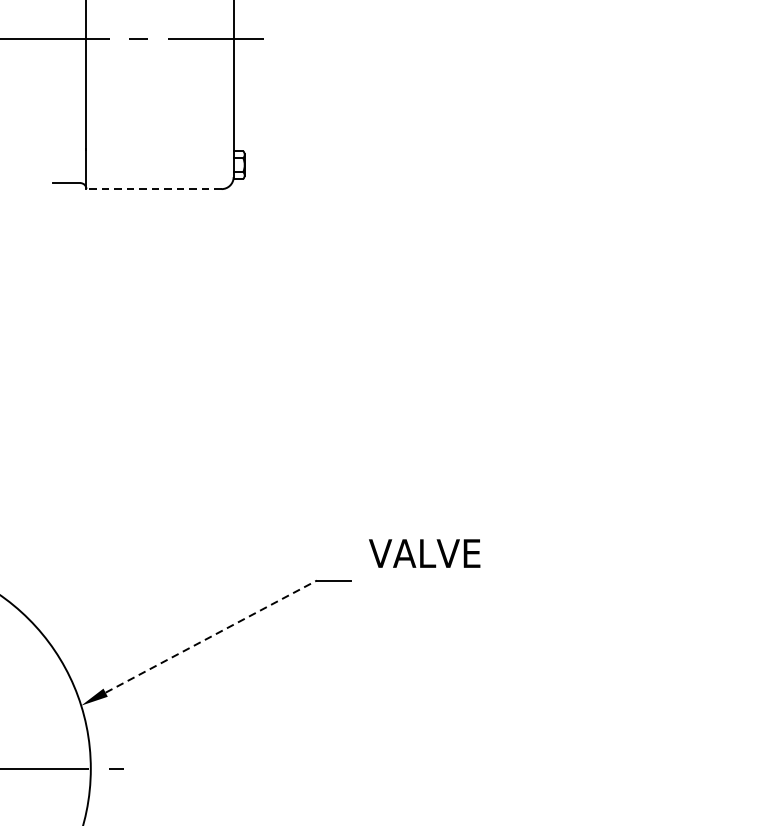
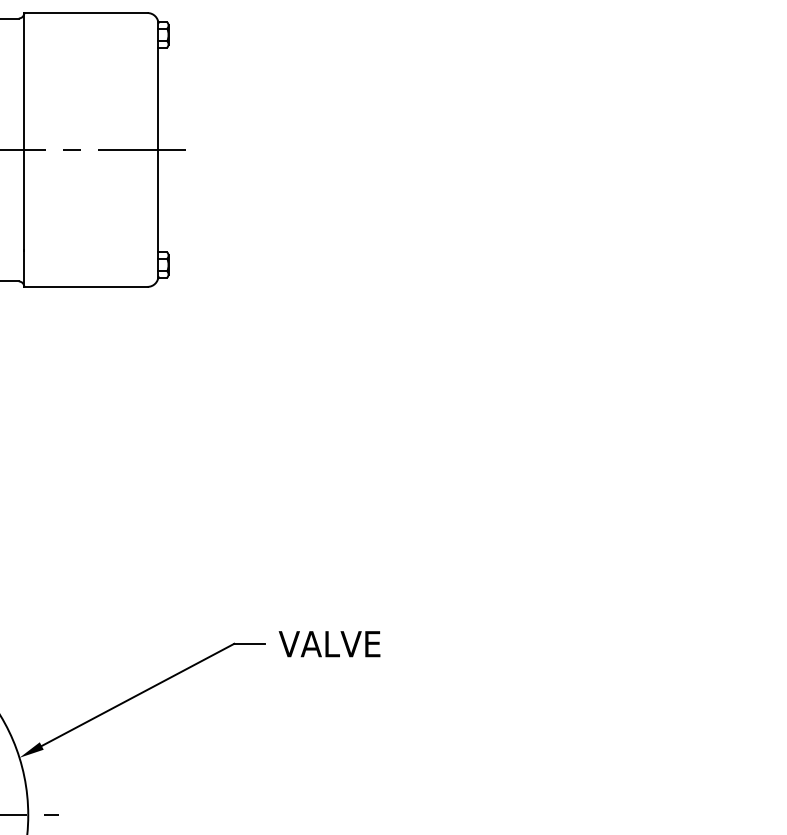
line: (153, 188) -> (85, 286), dashed -> solid
text: (424, 553) -> (329, 644), moved
line: (211, 636) -> (138, 694), dashed -> solid

